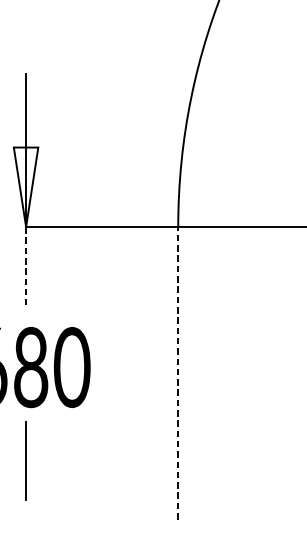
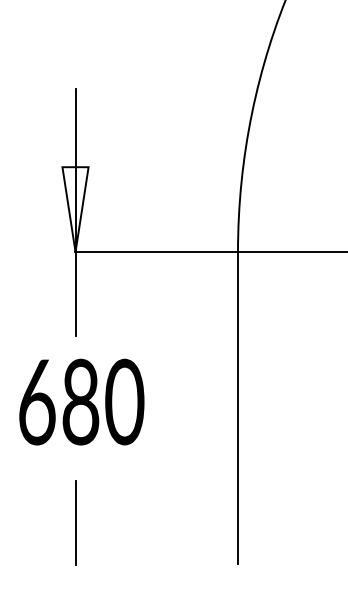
line: (26, 265) -> (75, 293), dashed -> solid
line: (177, 372) -> (237, 407), dashed -> solid
line: (26, 460) -> (75, 522), moved

